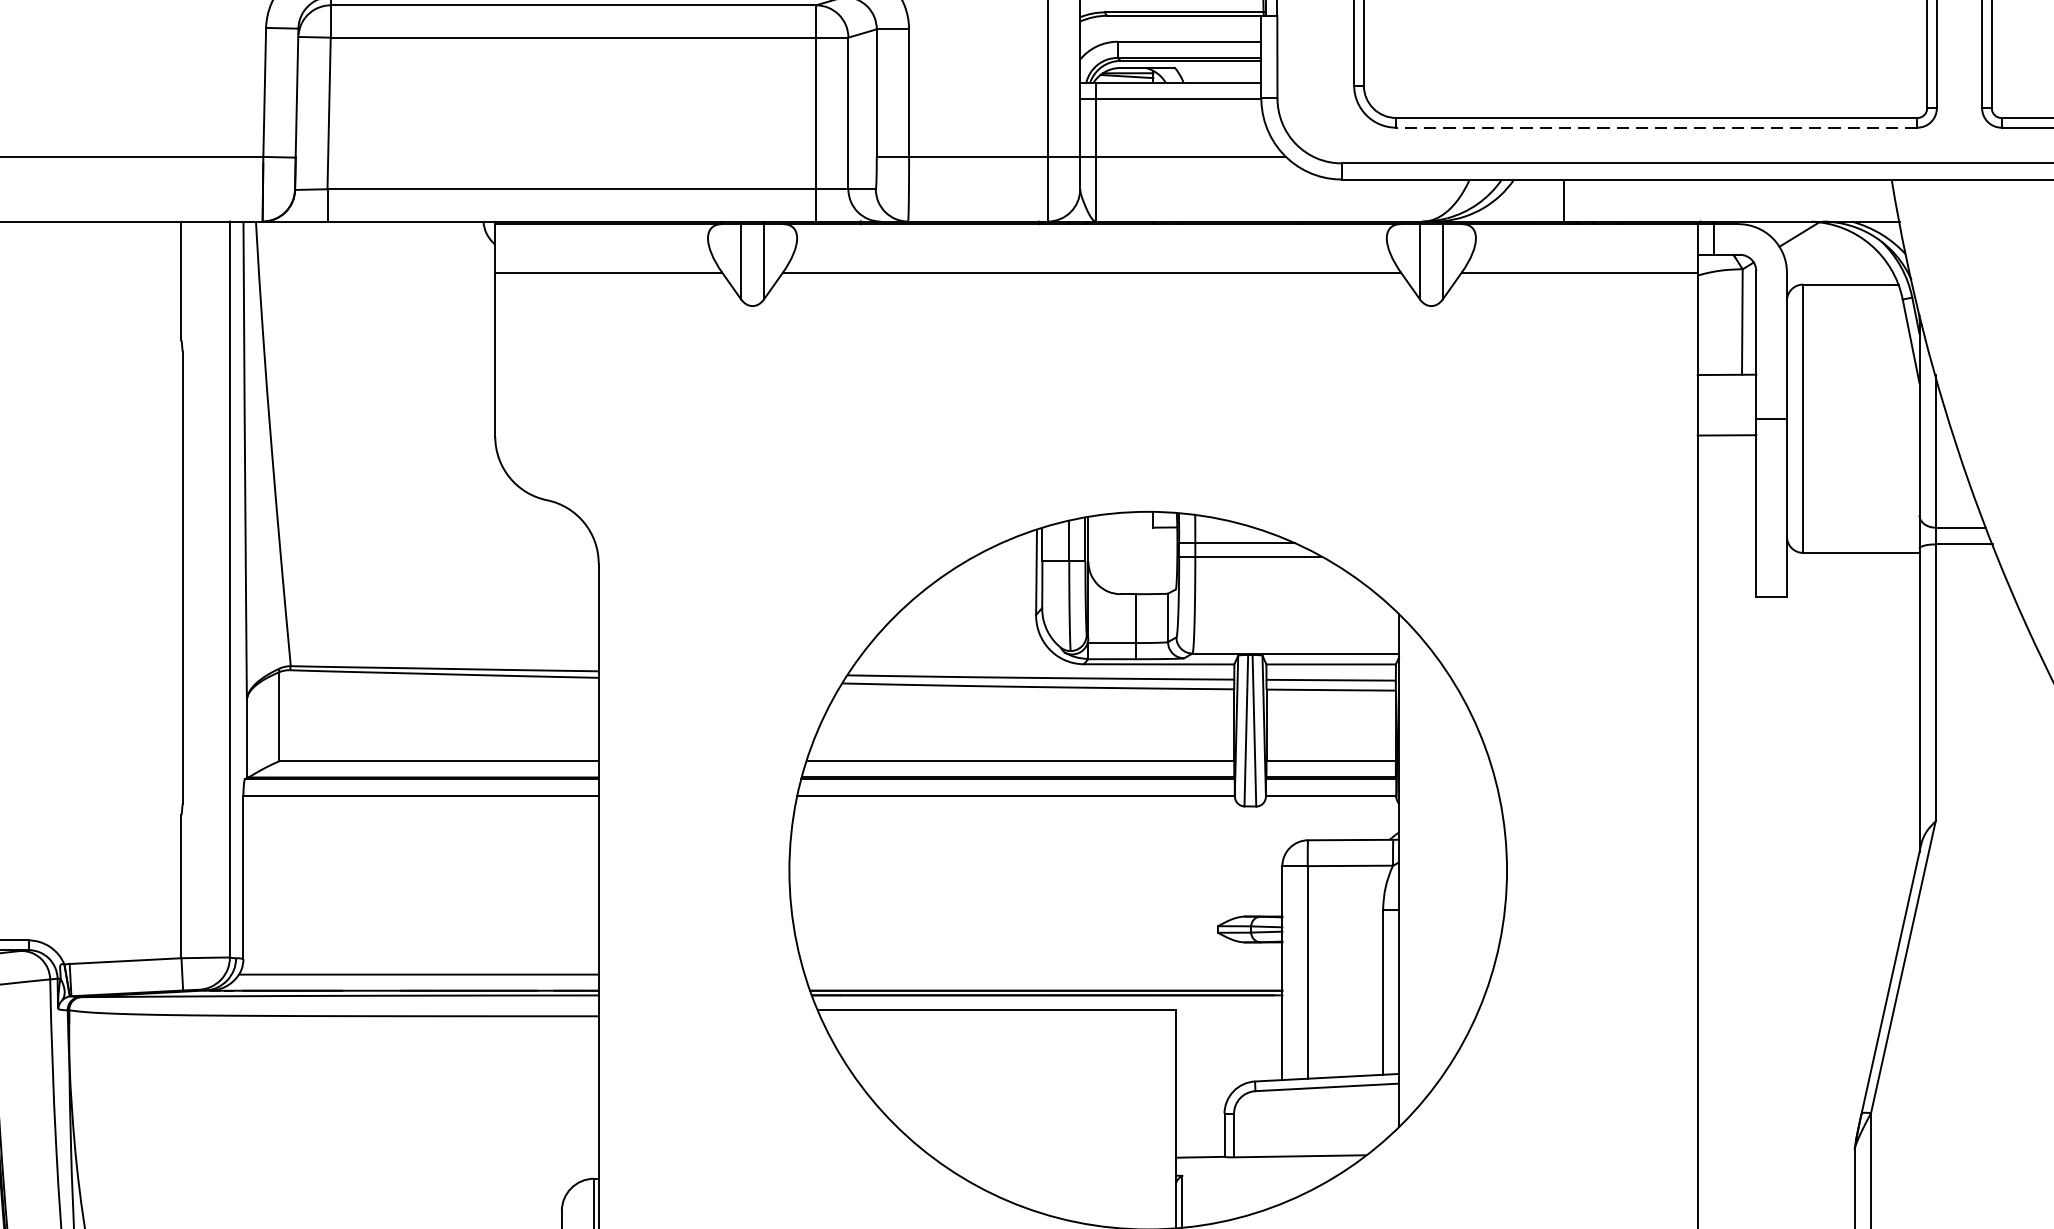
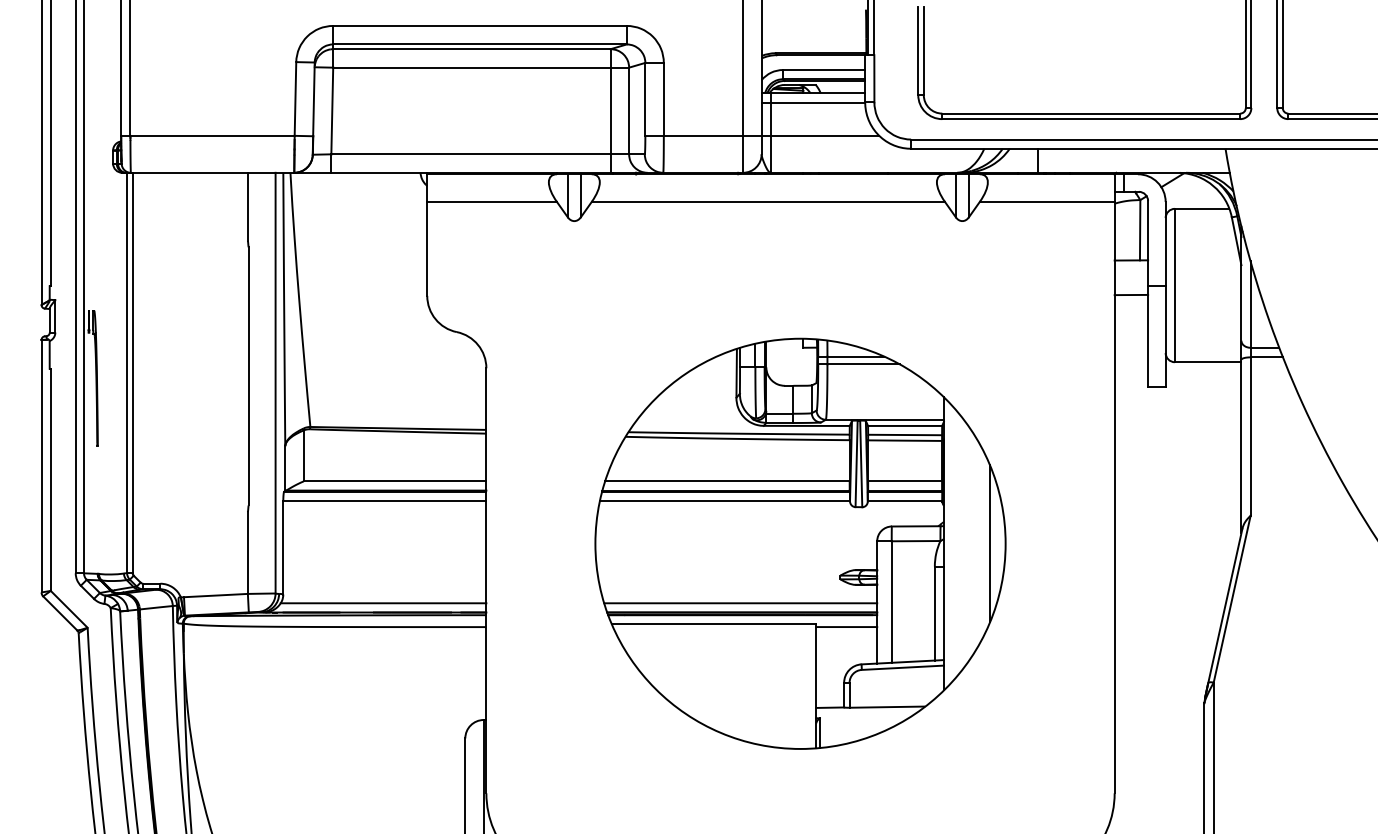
line: (1657, 128) -> (1091, 119), dashed -> solid
line: (1478, 870) -> (989, 543), added
line: (1043, 974) -> (740, 603), added
line: (1228, 1016) -> (846, 627), added

